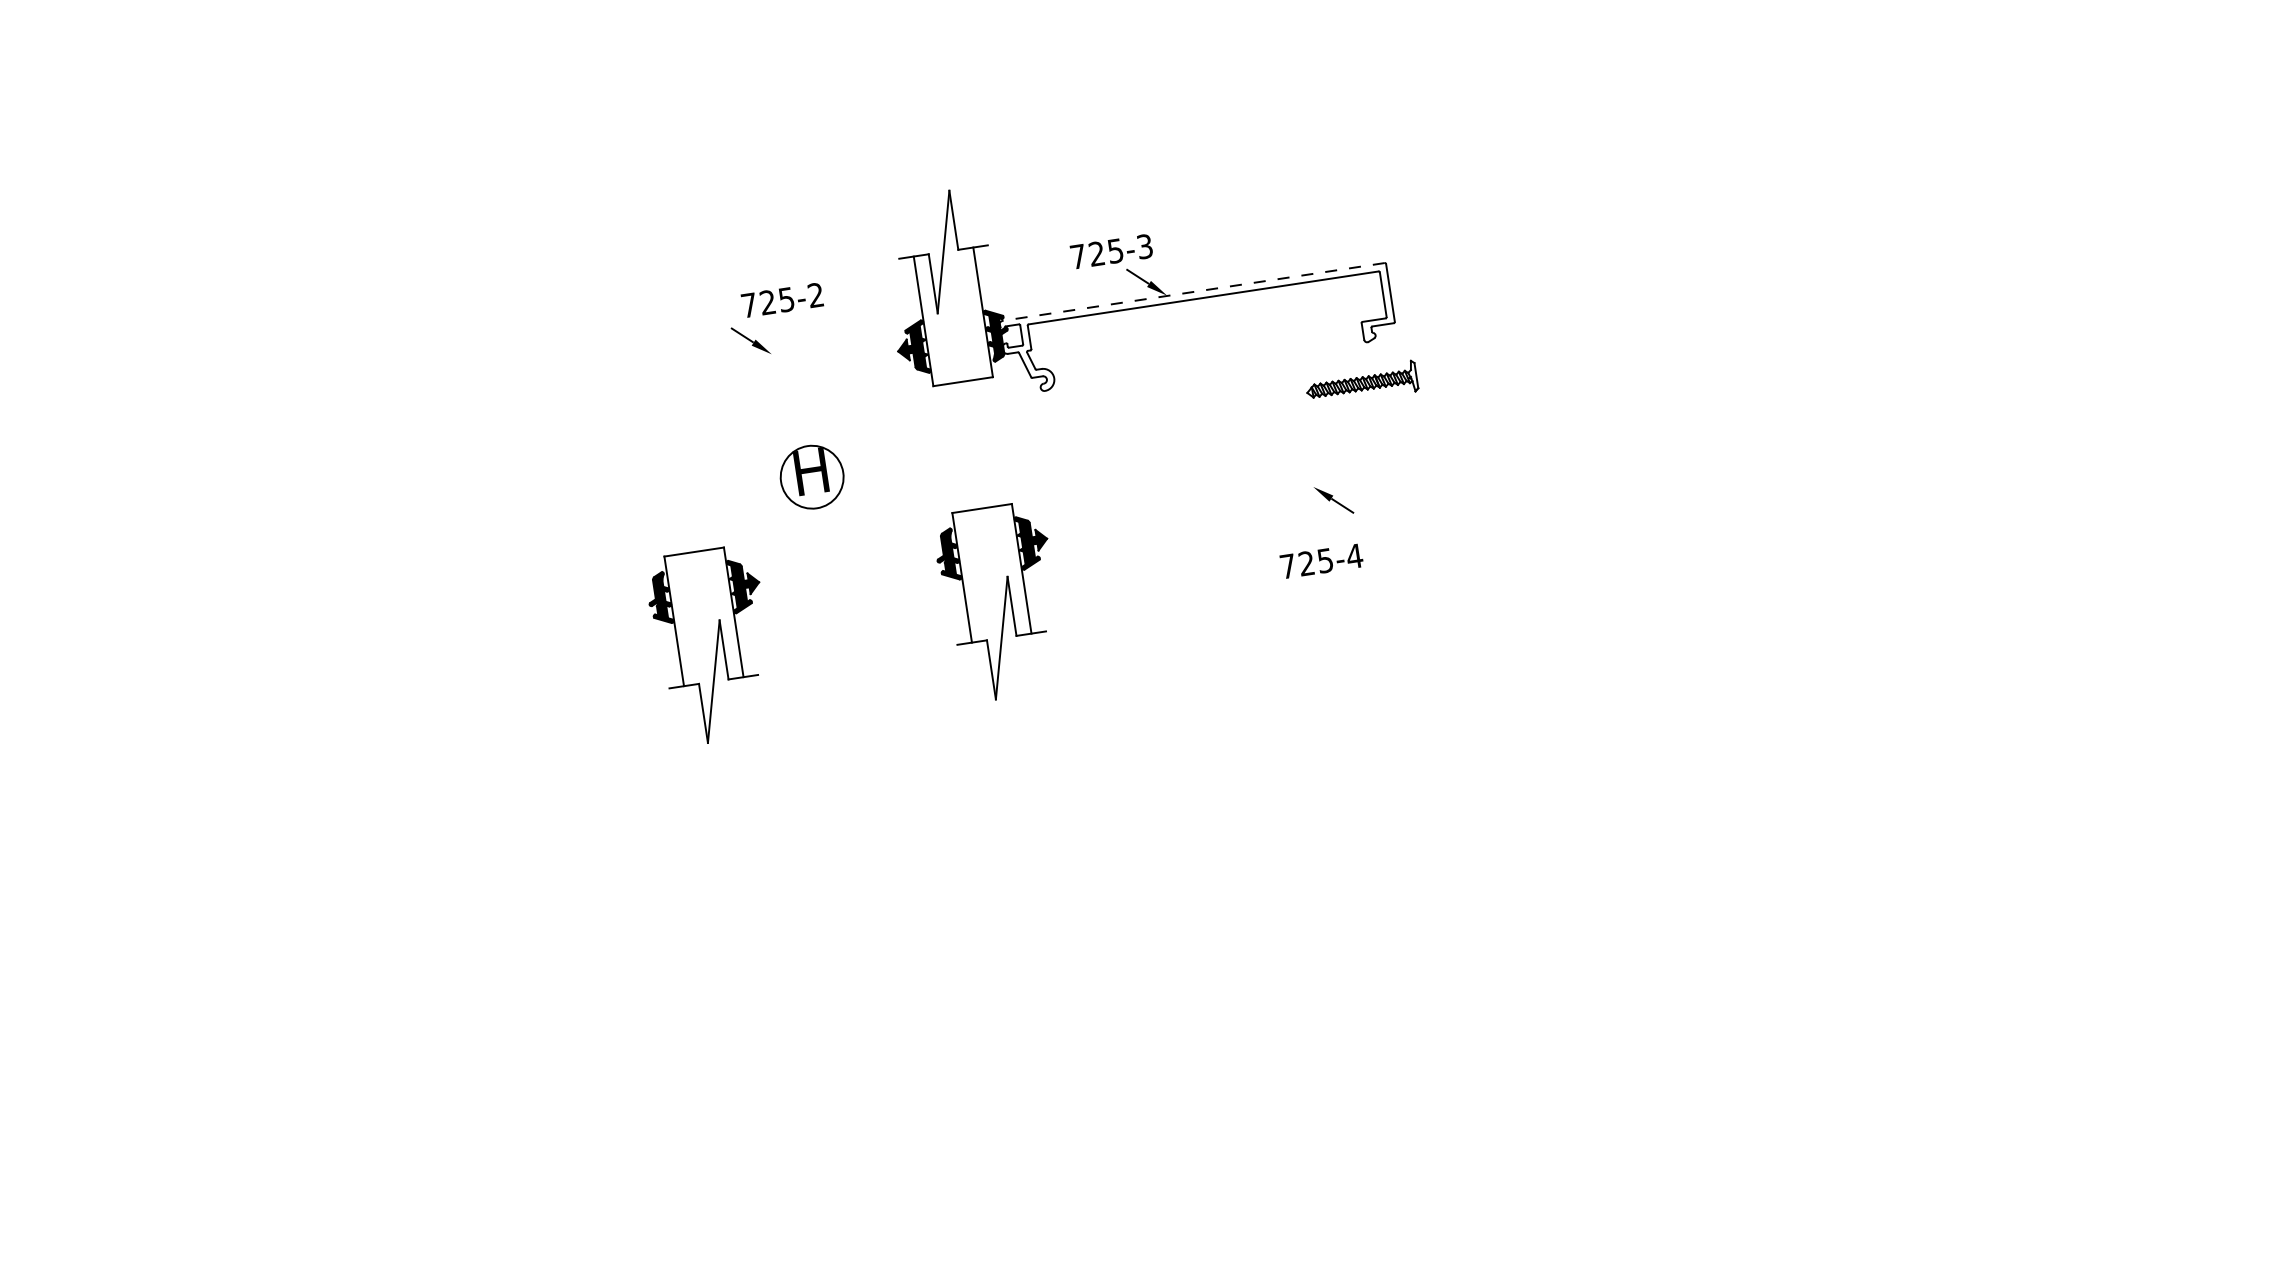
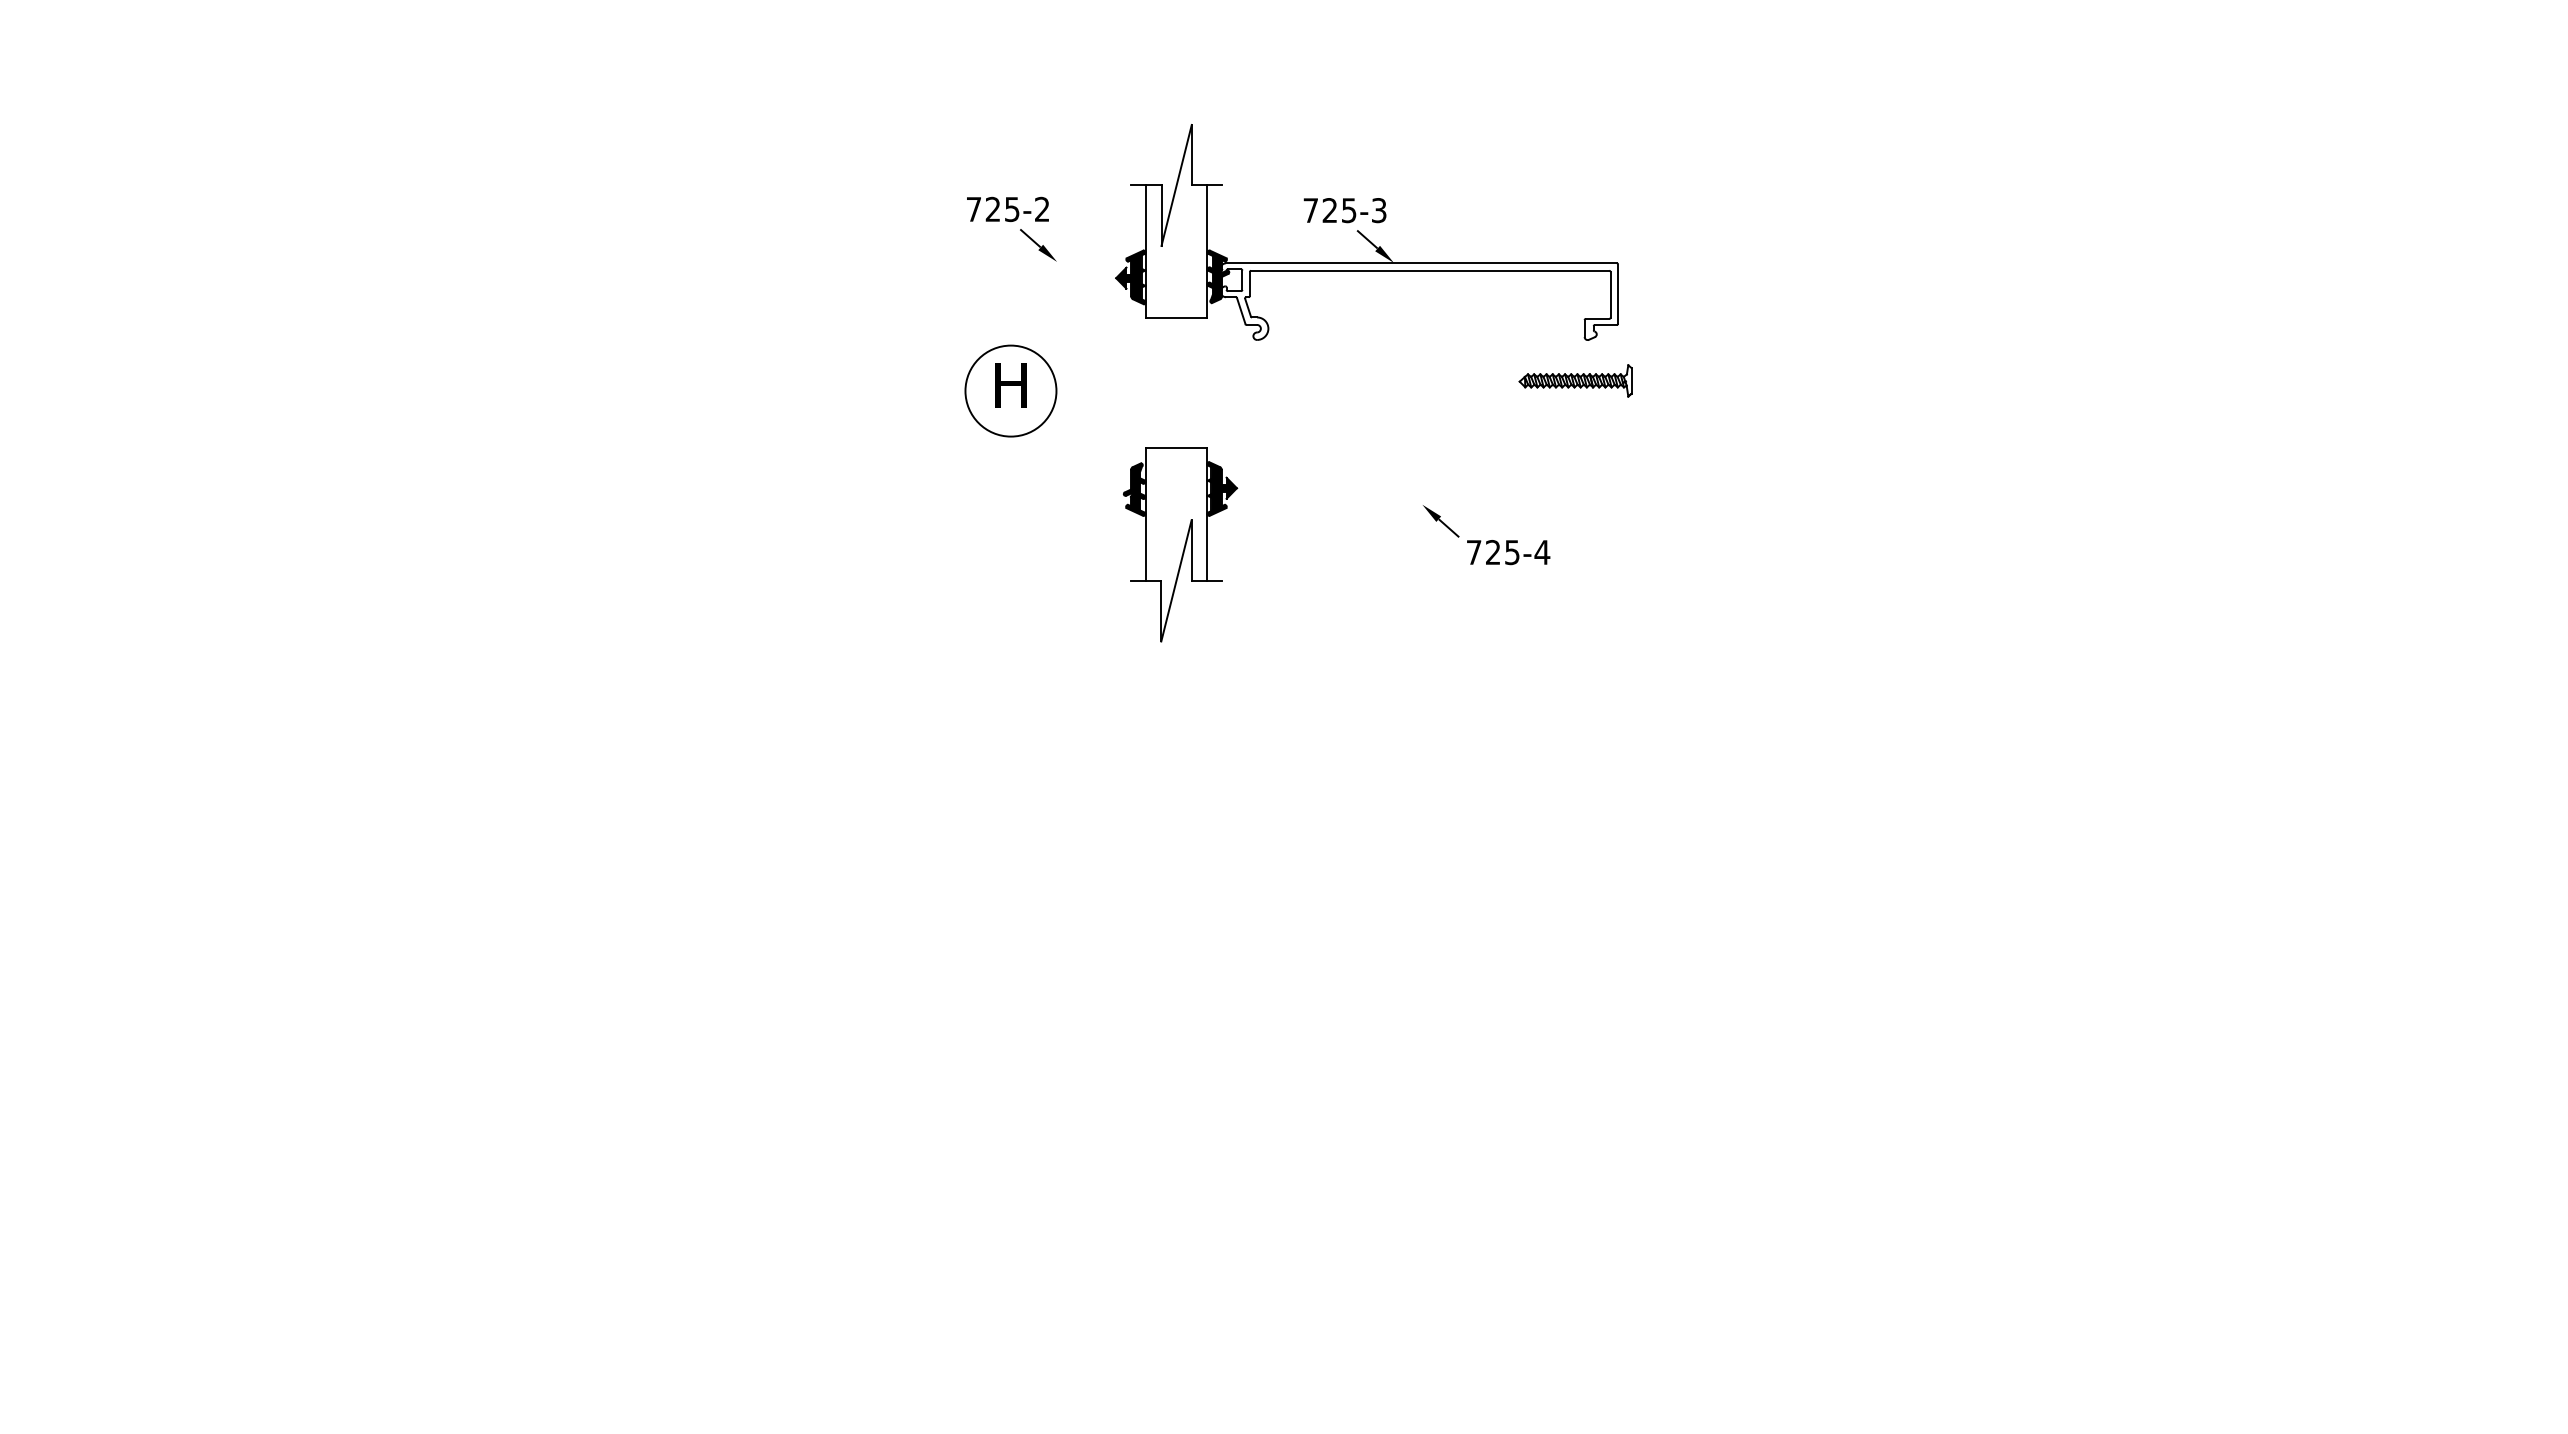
line: (1193, 292) -> (1420, 263), dashed -> solid
part: (751, 341) -> (1038, 245), moved
circle: (811, 476) -> (1010, 390), size x1.43
part: (1334, 500) -> (1441, 521), moved
part: (712, 645) -> (885, 544), removed

